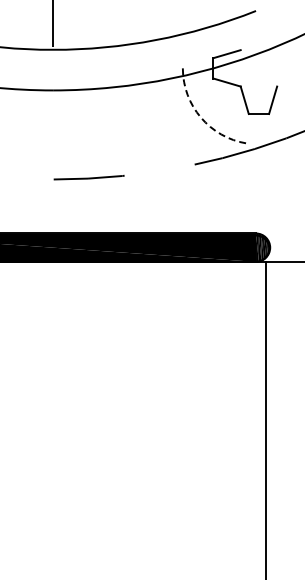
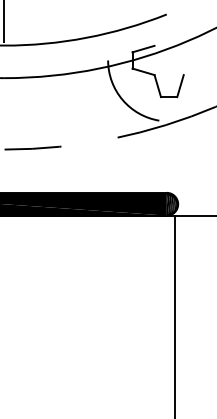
arc: (200, 117) -> (122, 99), dashed -> solid

